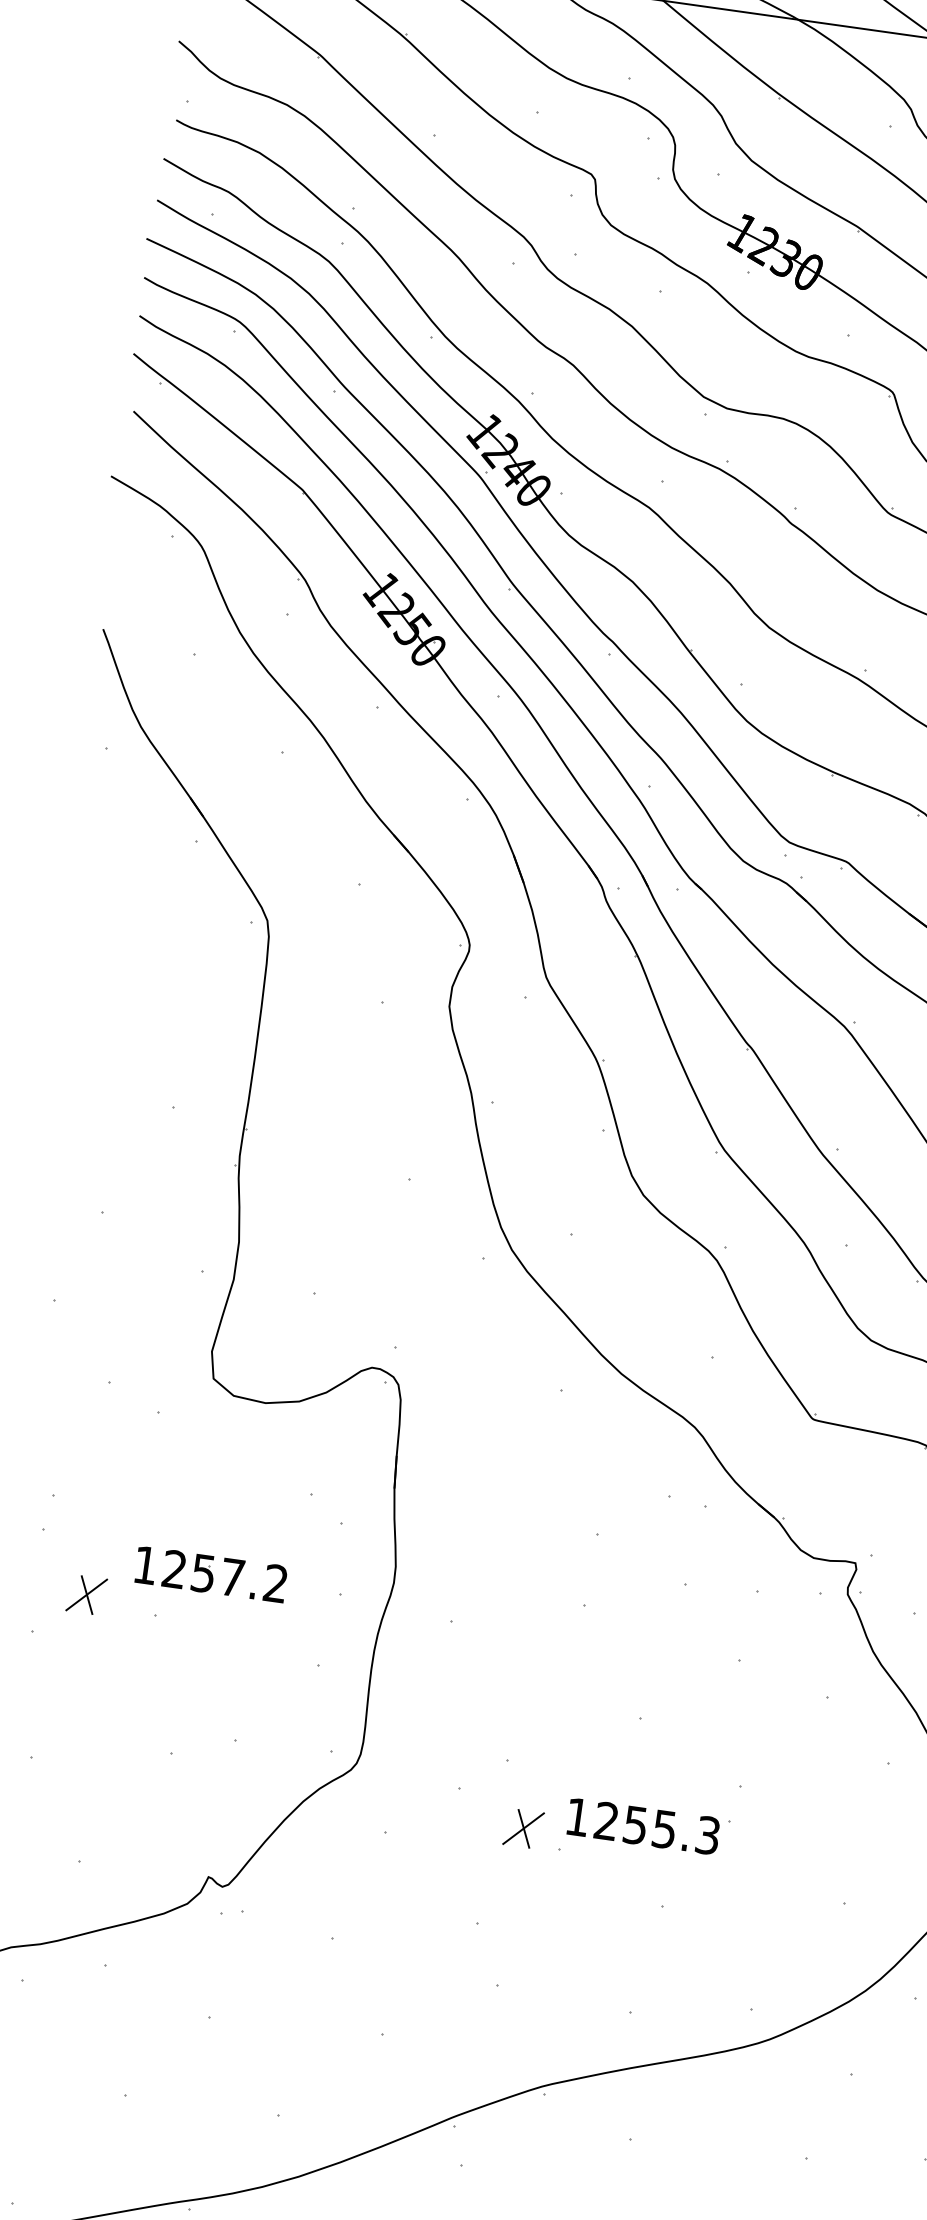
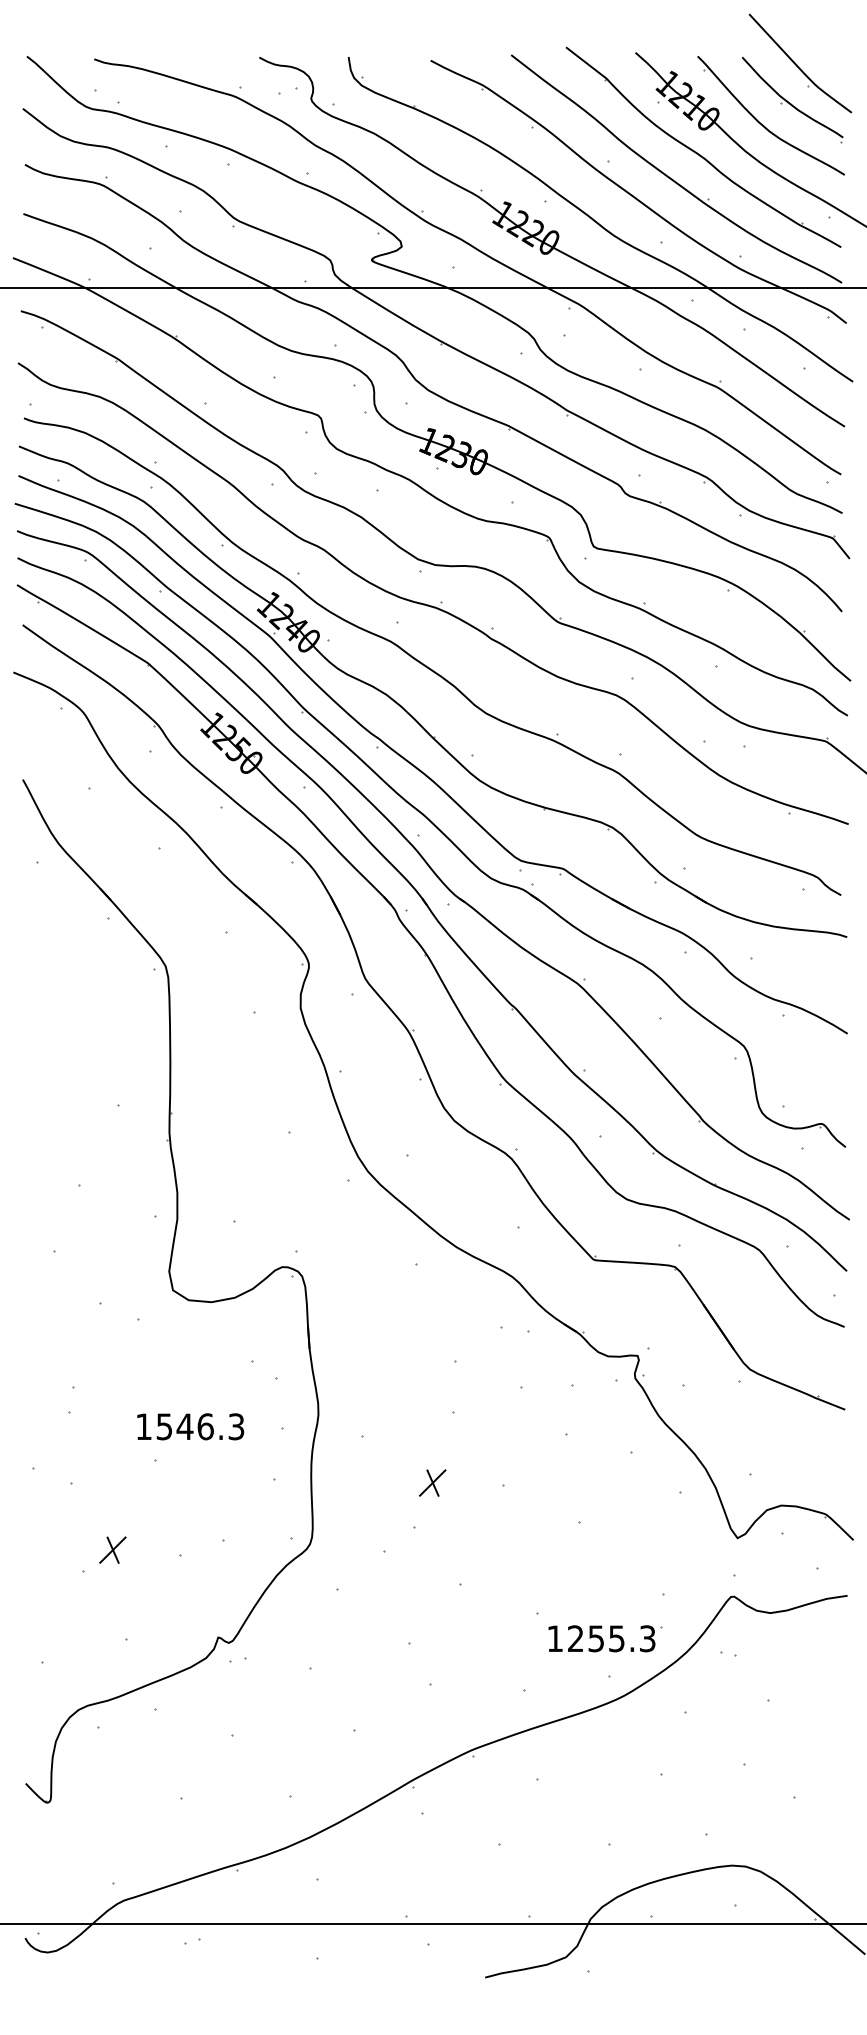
text: (225, 1576) -> (200, 1426), 1257.2 -> 1546.3
part: (86, 1593) -> (112, 1549), moved
part: (648, 1826) -> (605, 1638), moved
part: (523, 1827) -> (432, 1482), moved

